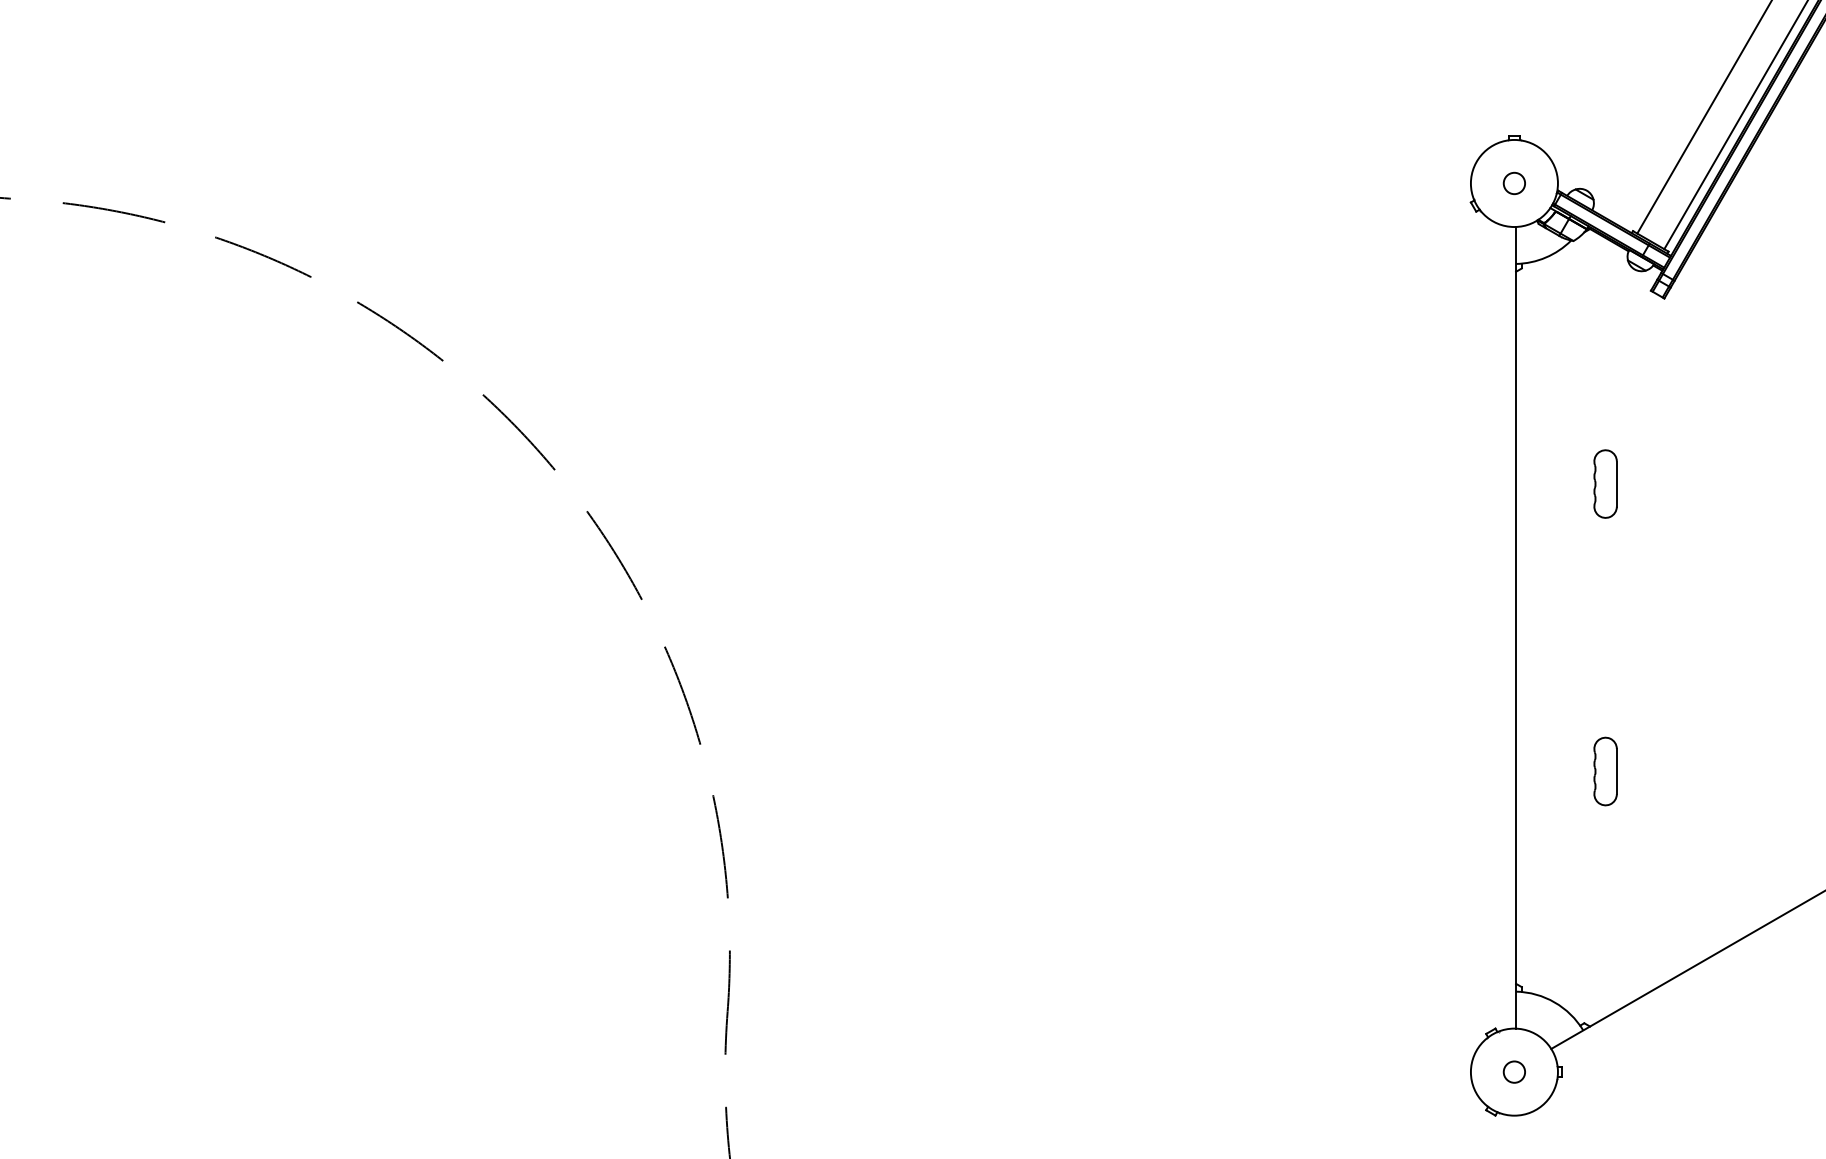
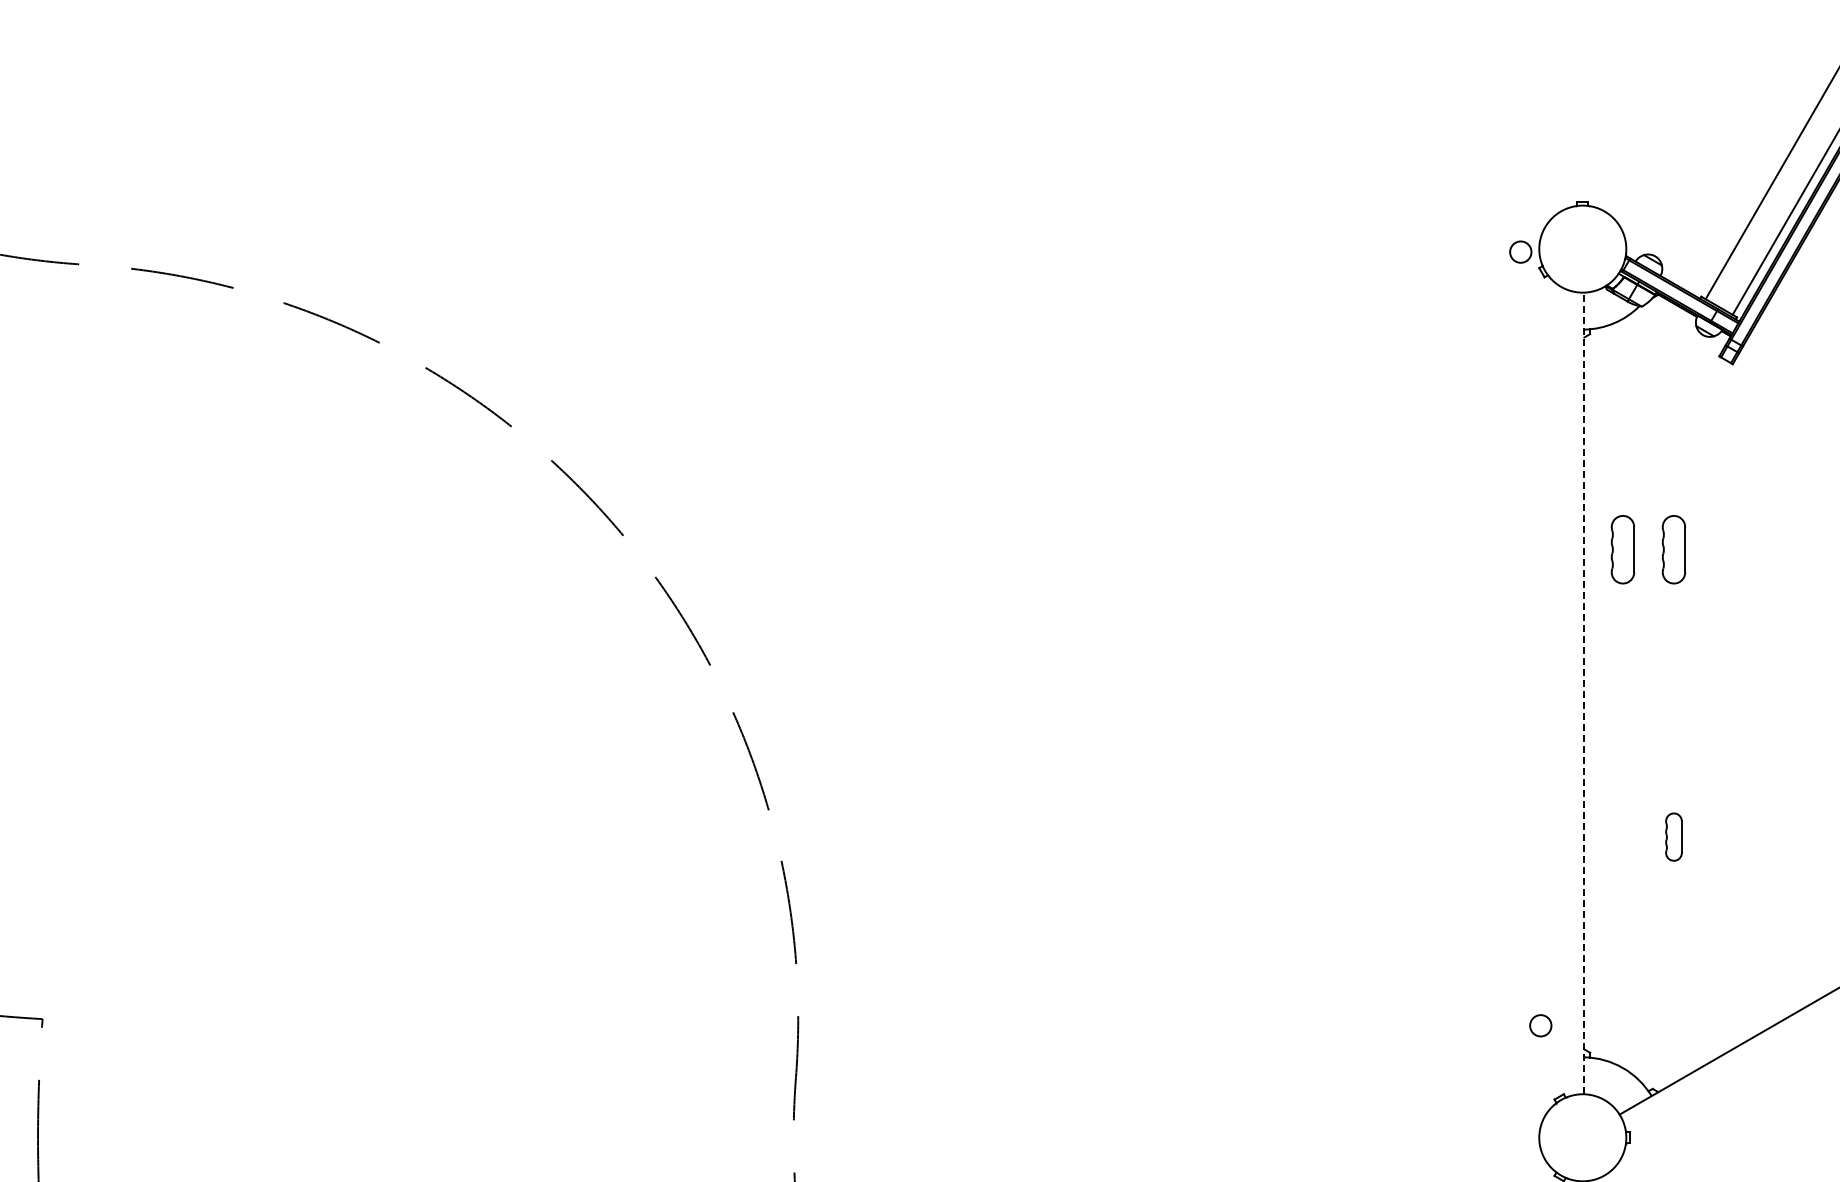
circle: (1514, 182) -> (1520, 251), moved
part: (1554, 483) -> (1622, 549), added
line: (1516, 627) -> (1584, 693), solid -> dashed
part: (1605, 770) -> (1673, 836), size x0.7
circle: (1514, 1071) -> (1540, 1025), moved

